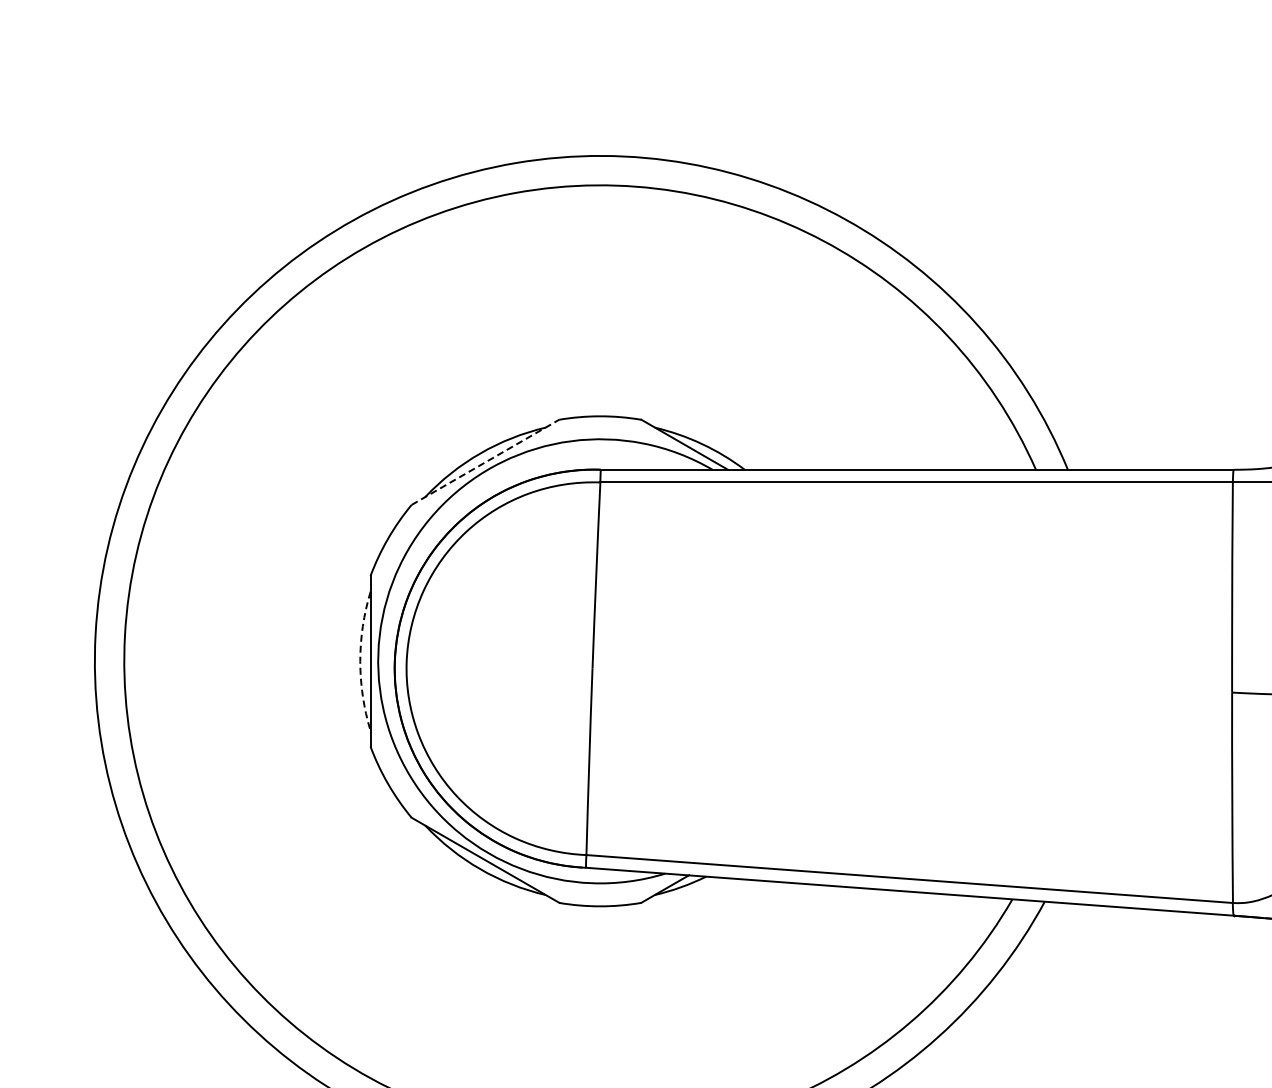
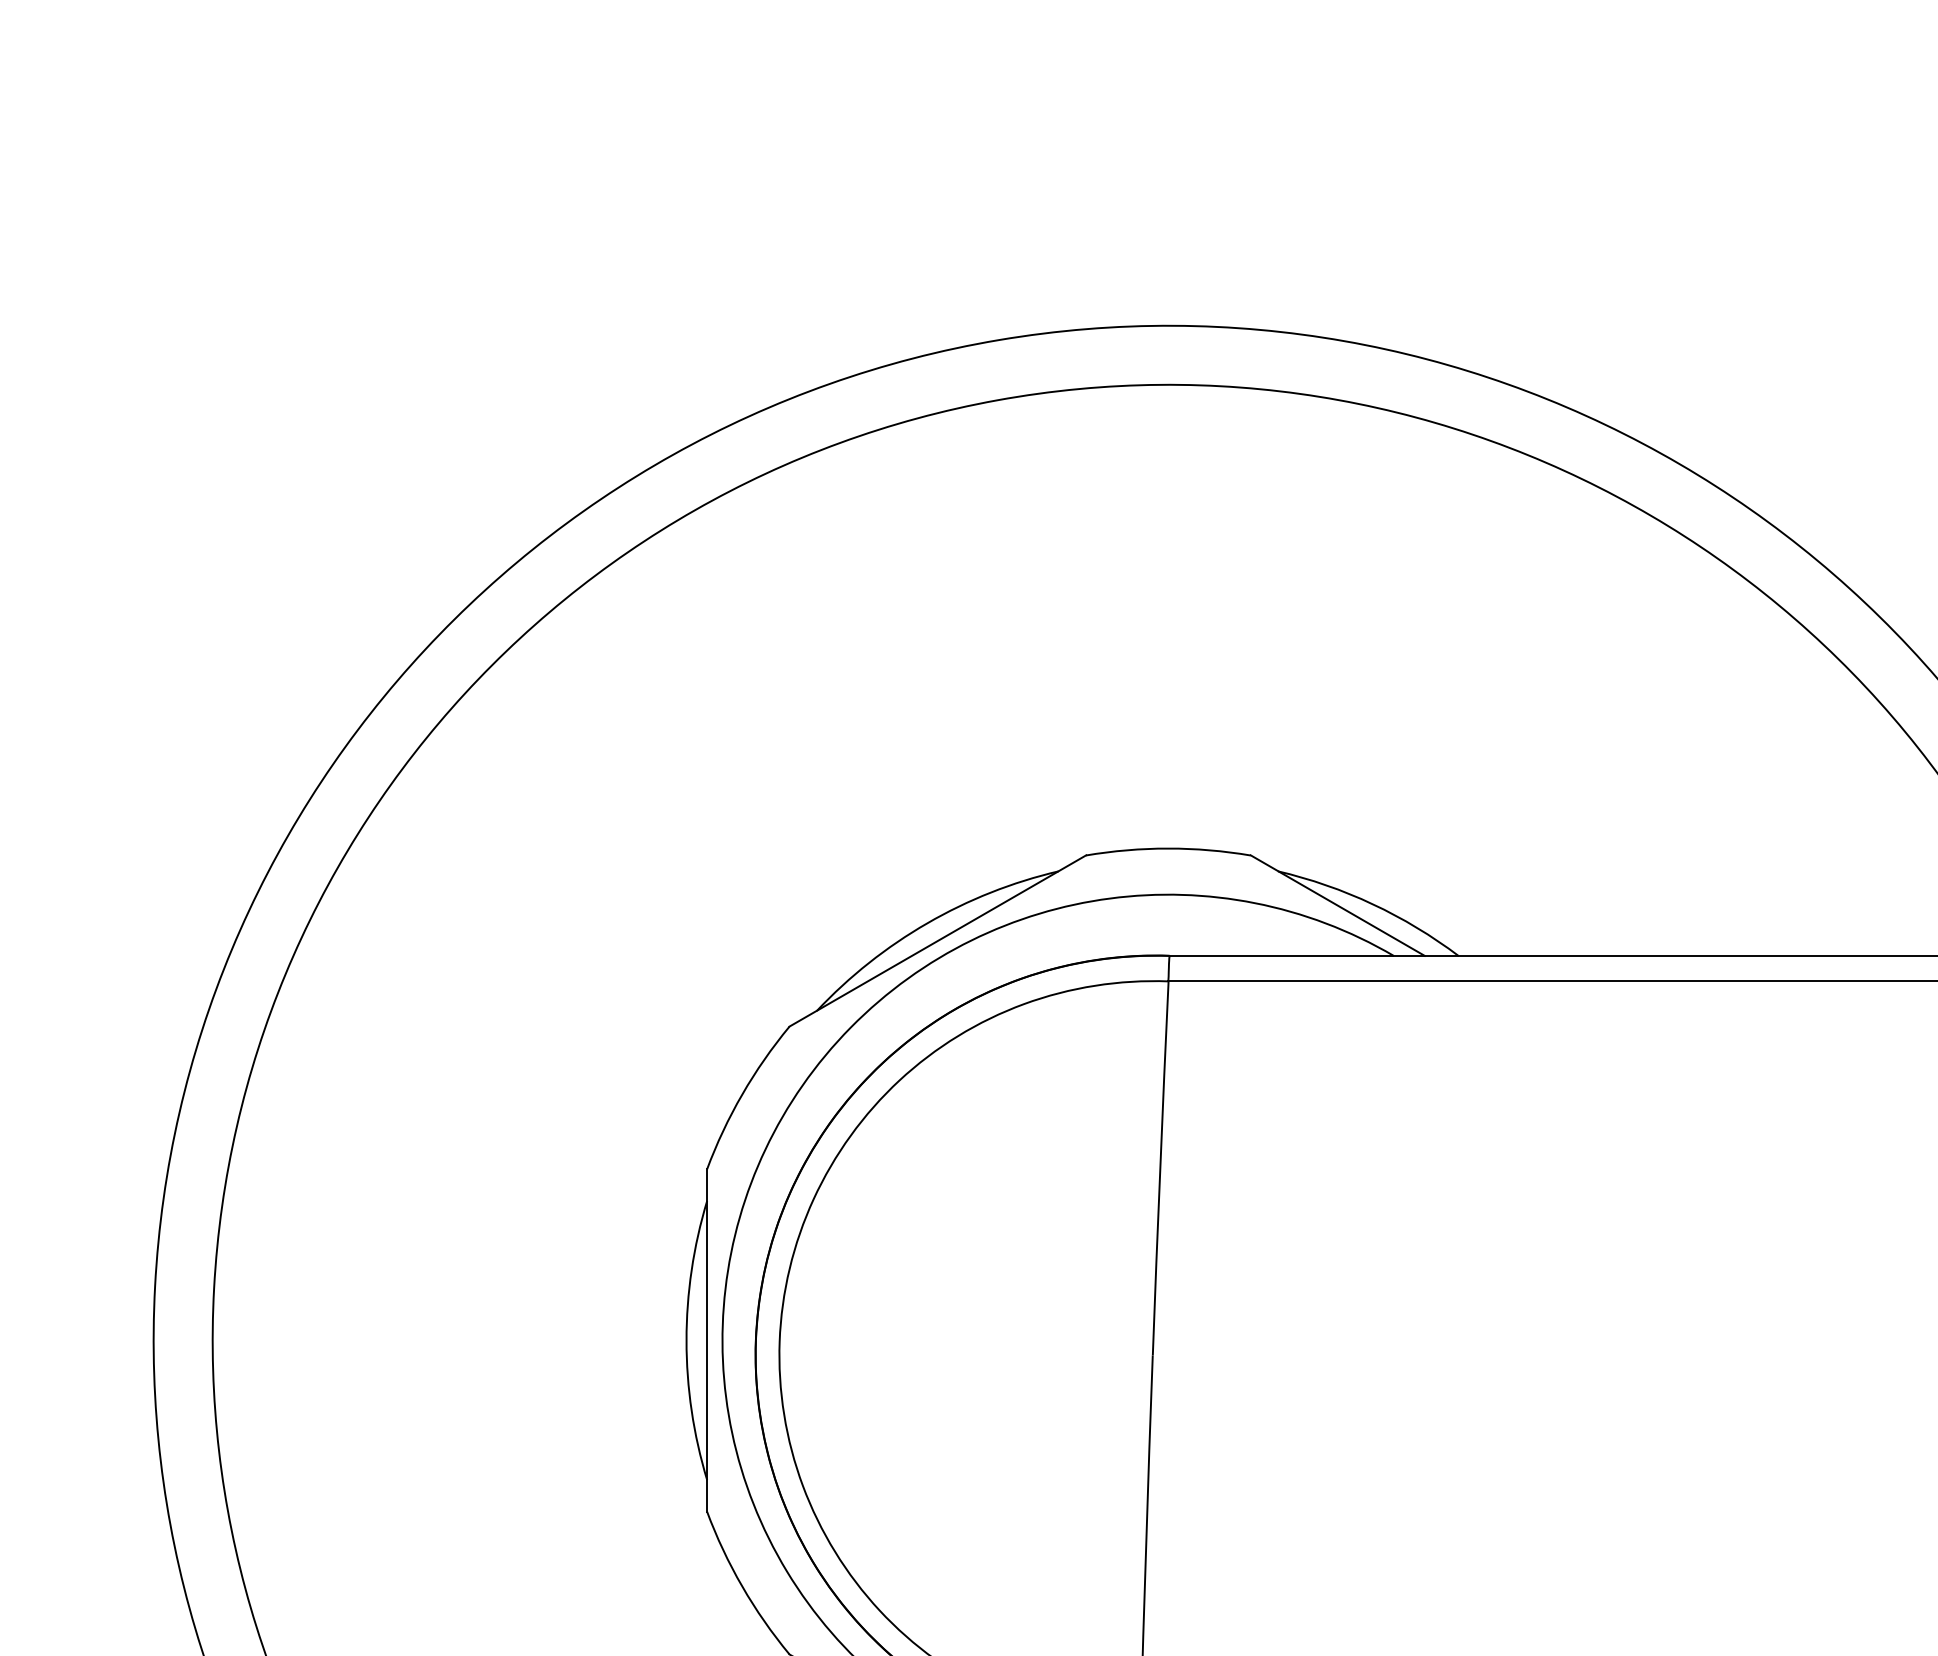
line: (485, 462) -> (937, 941), dashed -> solid
arc: (360, 661) -> (686, 1340), dashed -> solid

